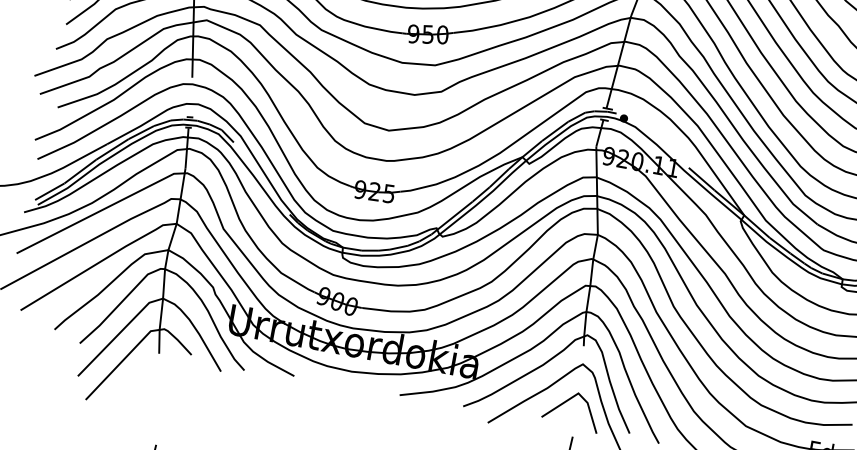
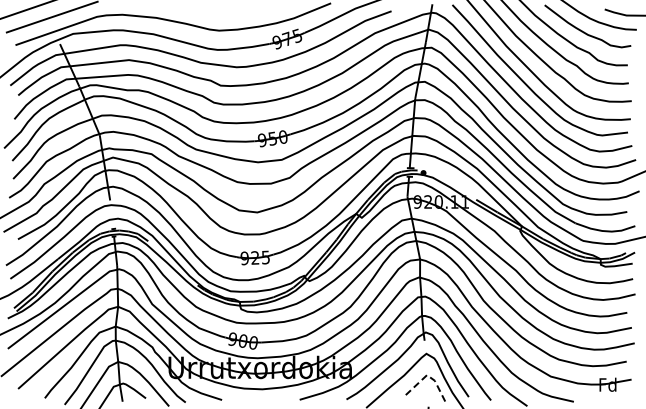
line: (578, 394) -> (427, 375), solid -> dashed

